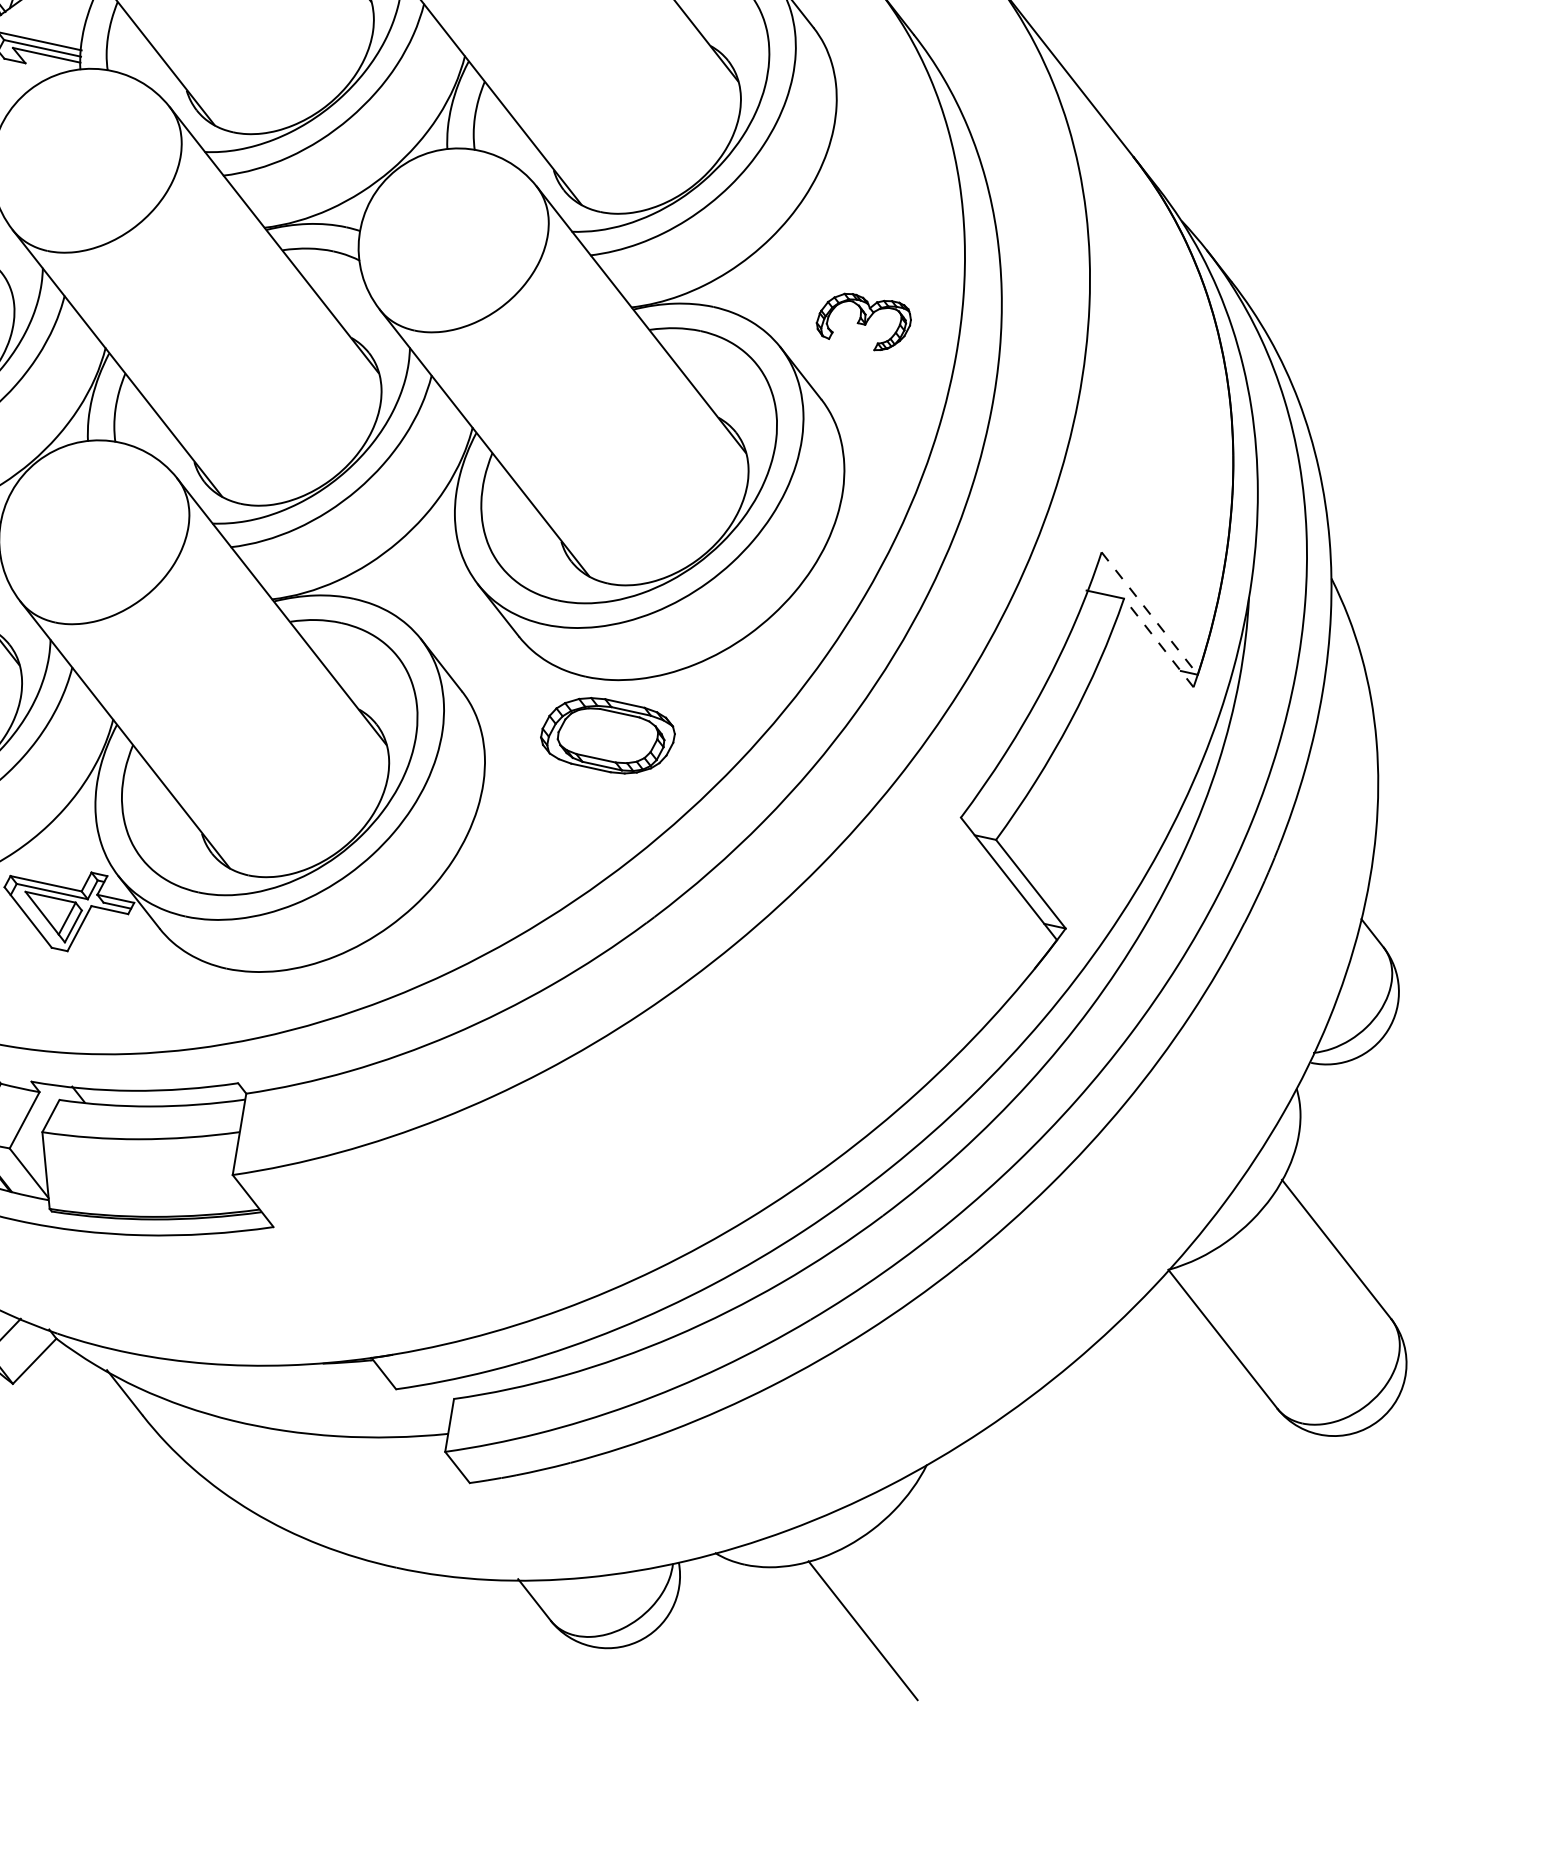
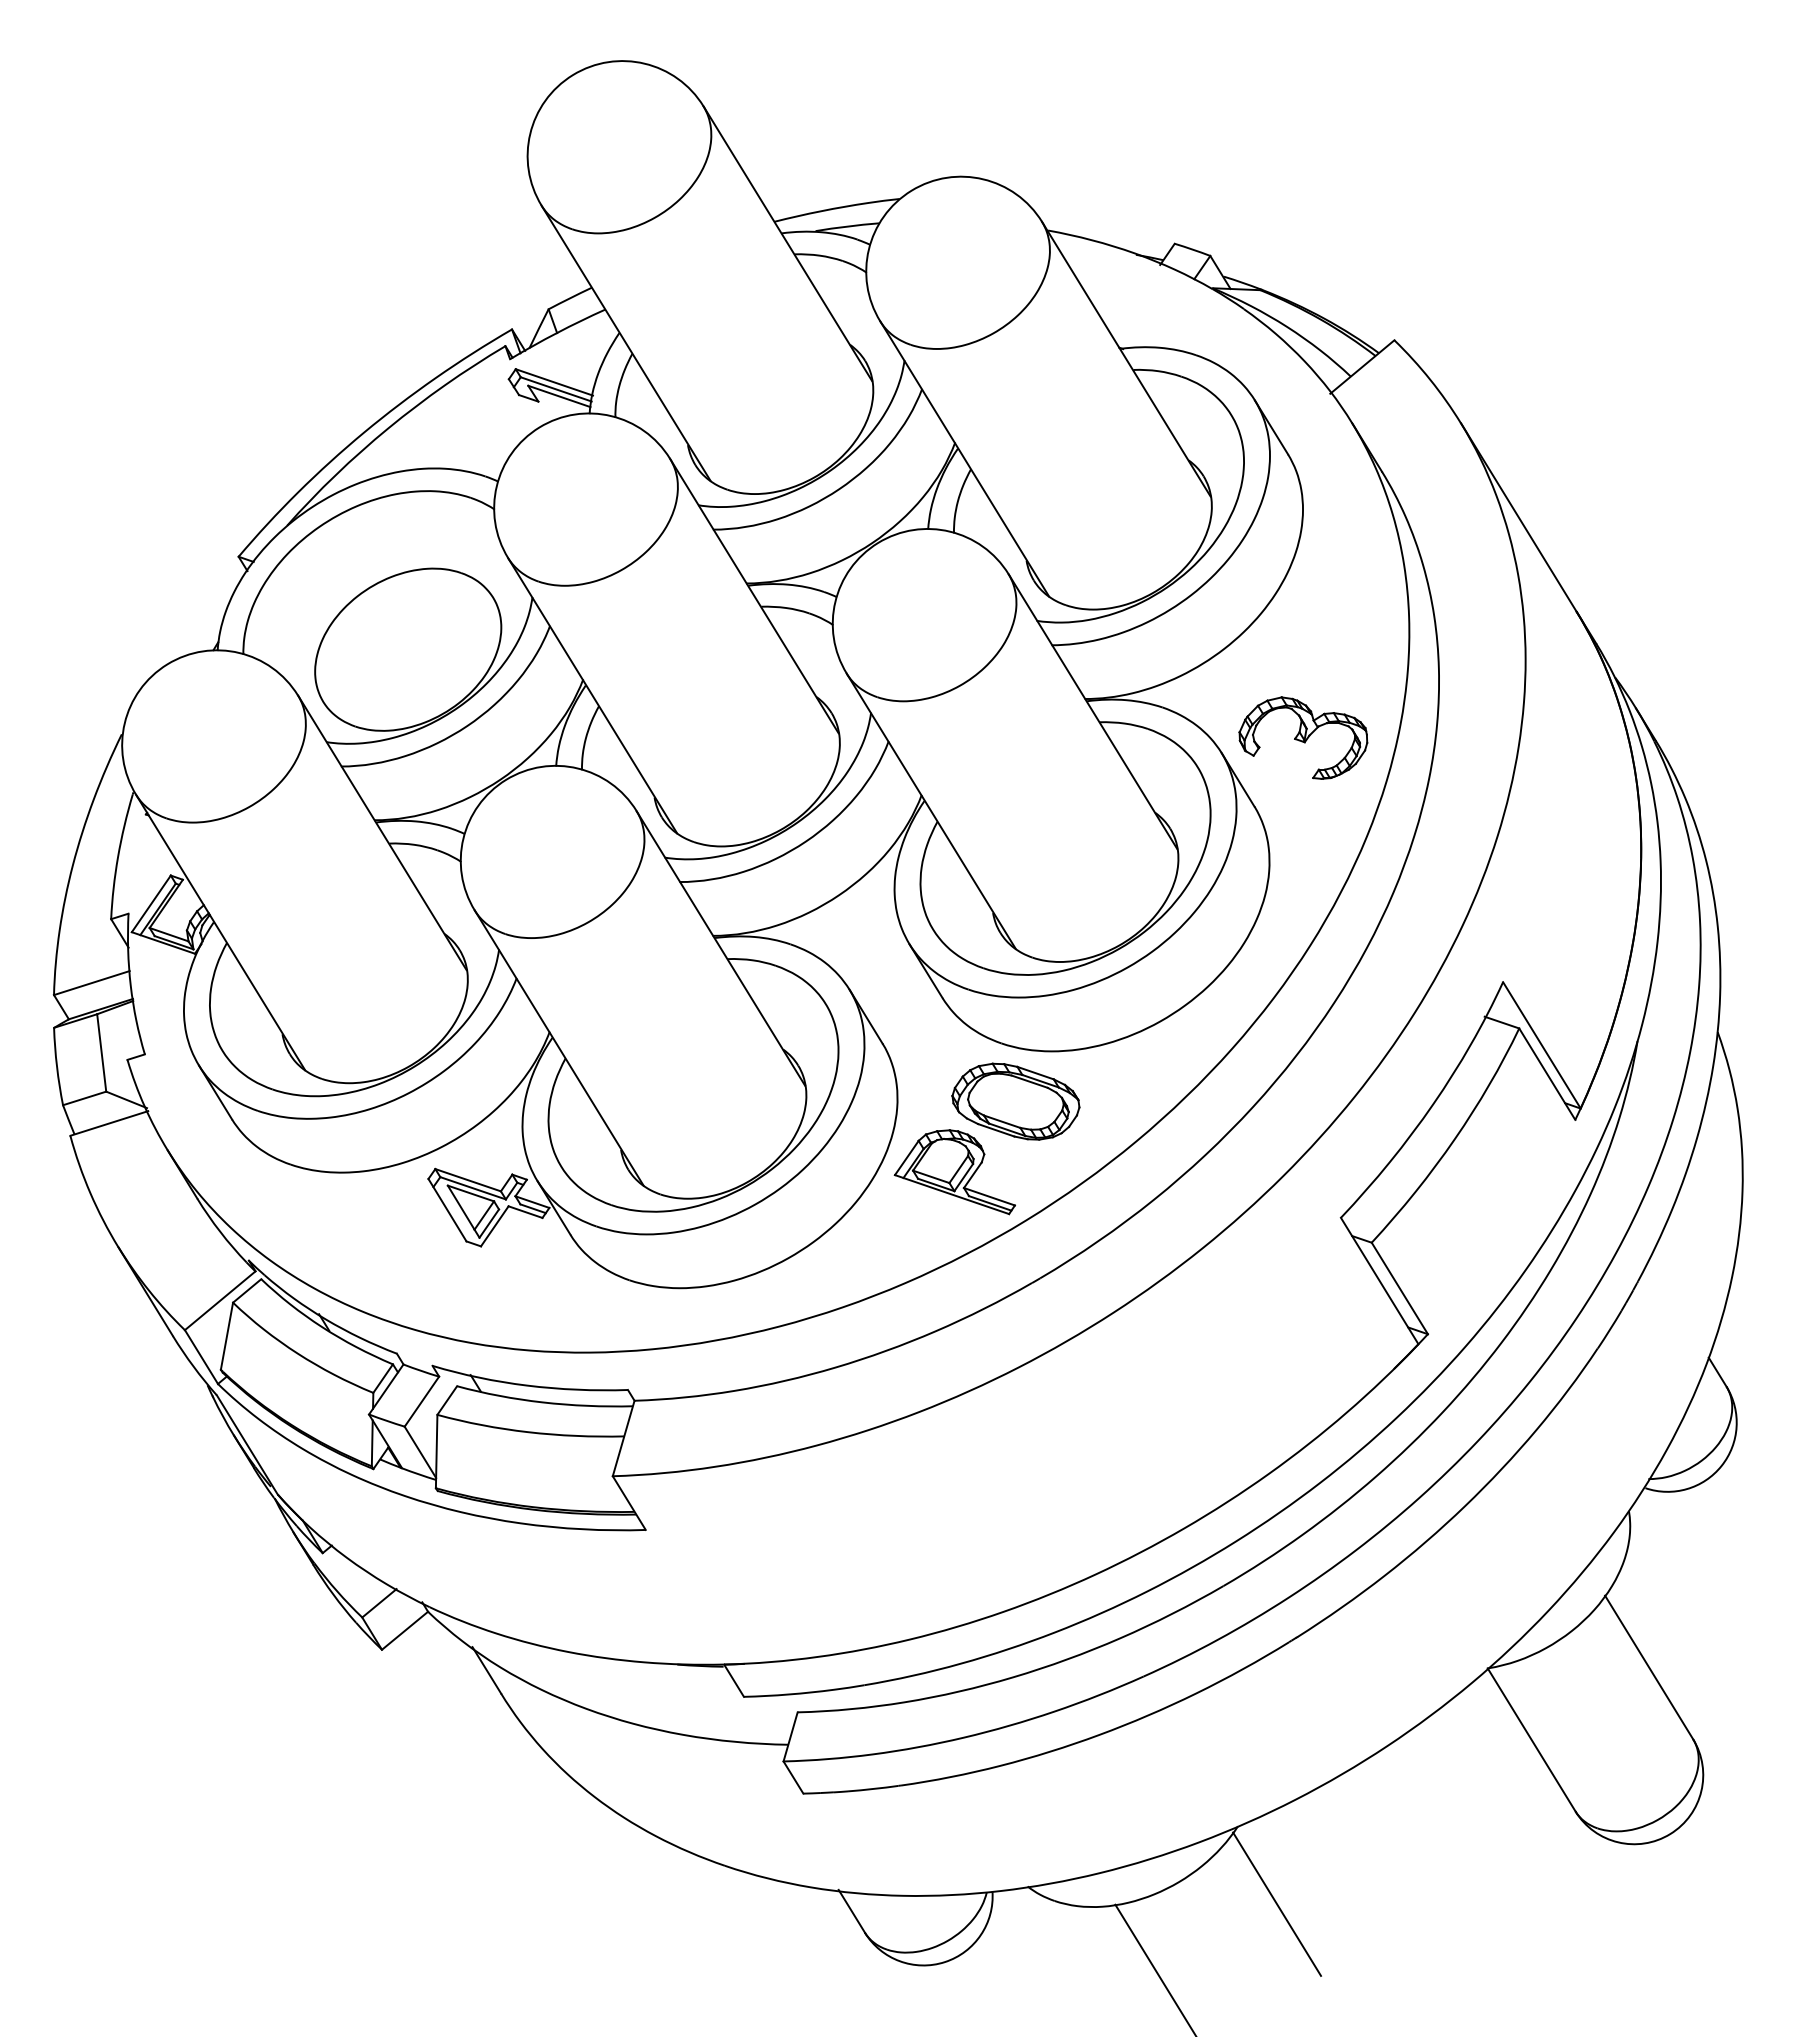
part: (863, 321) -> (1303, 737), size x1.43
line: (1150, 613) -> (1542, 1045), dashed -> solid
line: (1159, 643) -> (1547, 1074), dashed -> solid
part: (552, 817) -> (954, 1172), added
line: (977, 1540) -> (1277, 1903), added

